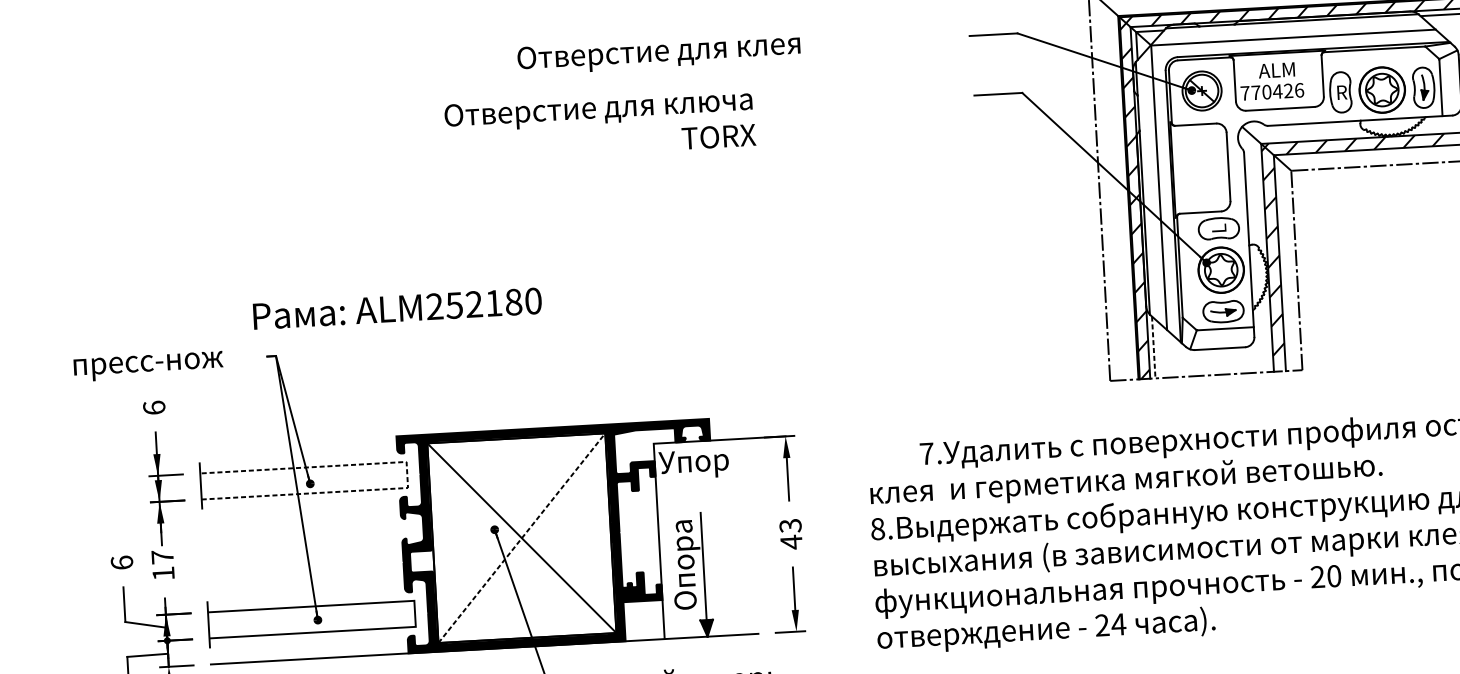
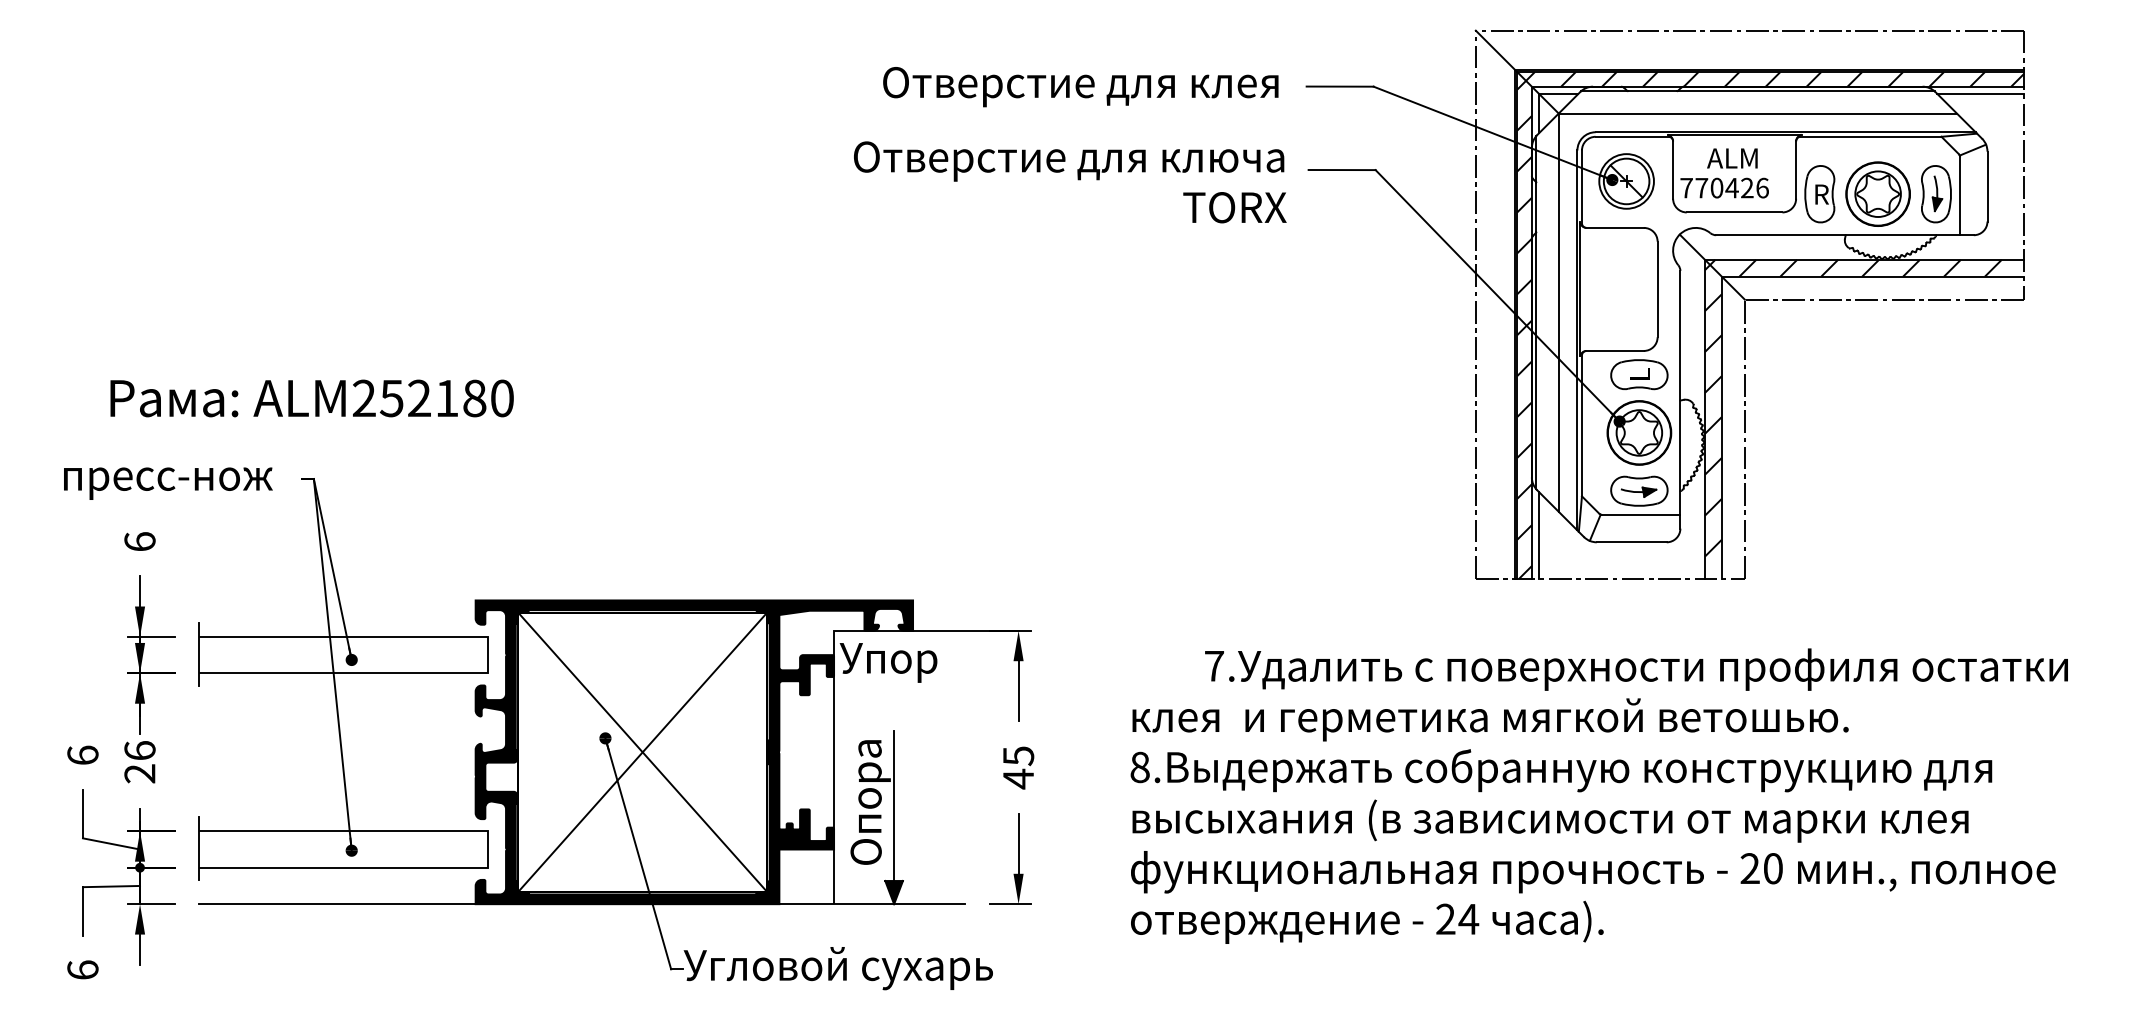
text: (658, 54) -> (1080, 87), moved
text: (600, 125) -> (1070, 182), moved
text: (397, 308) -> (311, 398), moved
line: (1154, 348) -> (1539, 536), dashed -> solid
text: (148, 366) -> (168, 483), moved
line: (407, 474) -> (487, 654), dashed -> solid
text: (789, 525) -> (1017, 755), 43 -> 45
line: (522, 537) -> (643, 751), dashed -> solid
text: (162, 565) -> (139, 762), 17 -> 26

